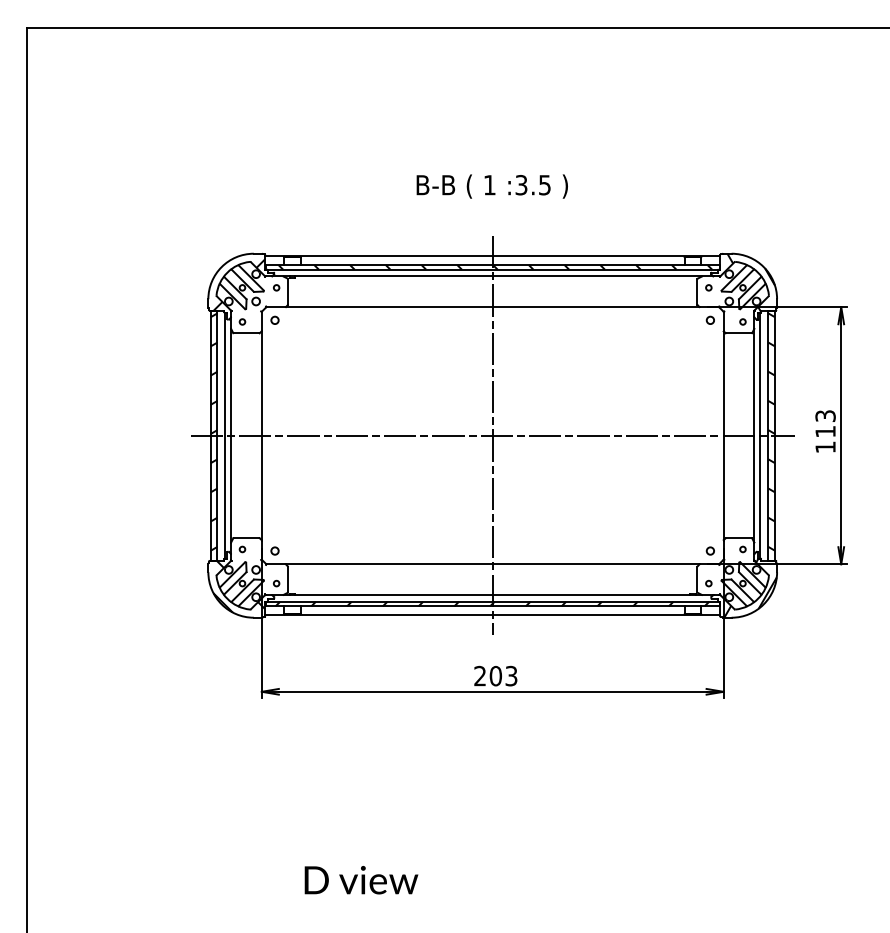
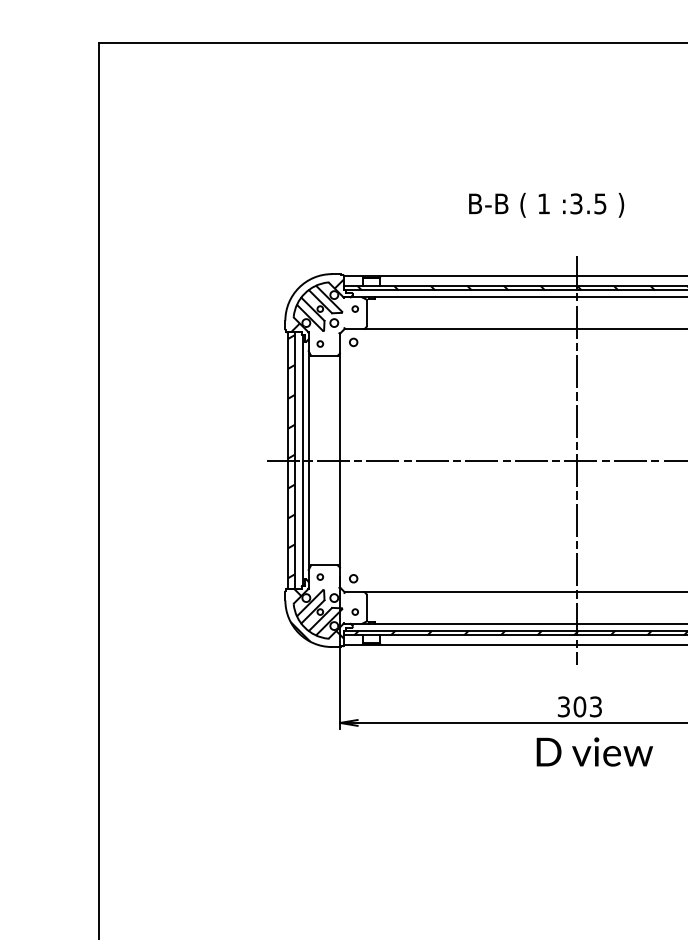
text: (491, 186) -> (545, 205), moved
text: (480, 676) -> (564, 707), 203 -> 303
text: (361, 880) -> (594, 752), moved

